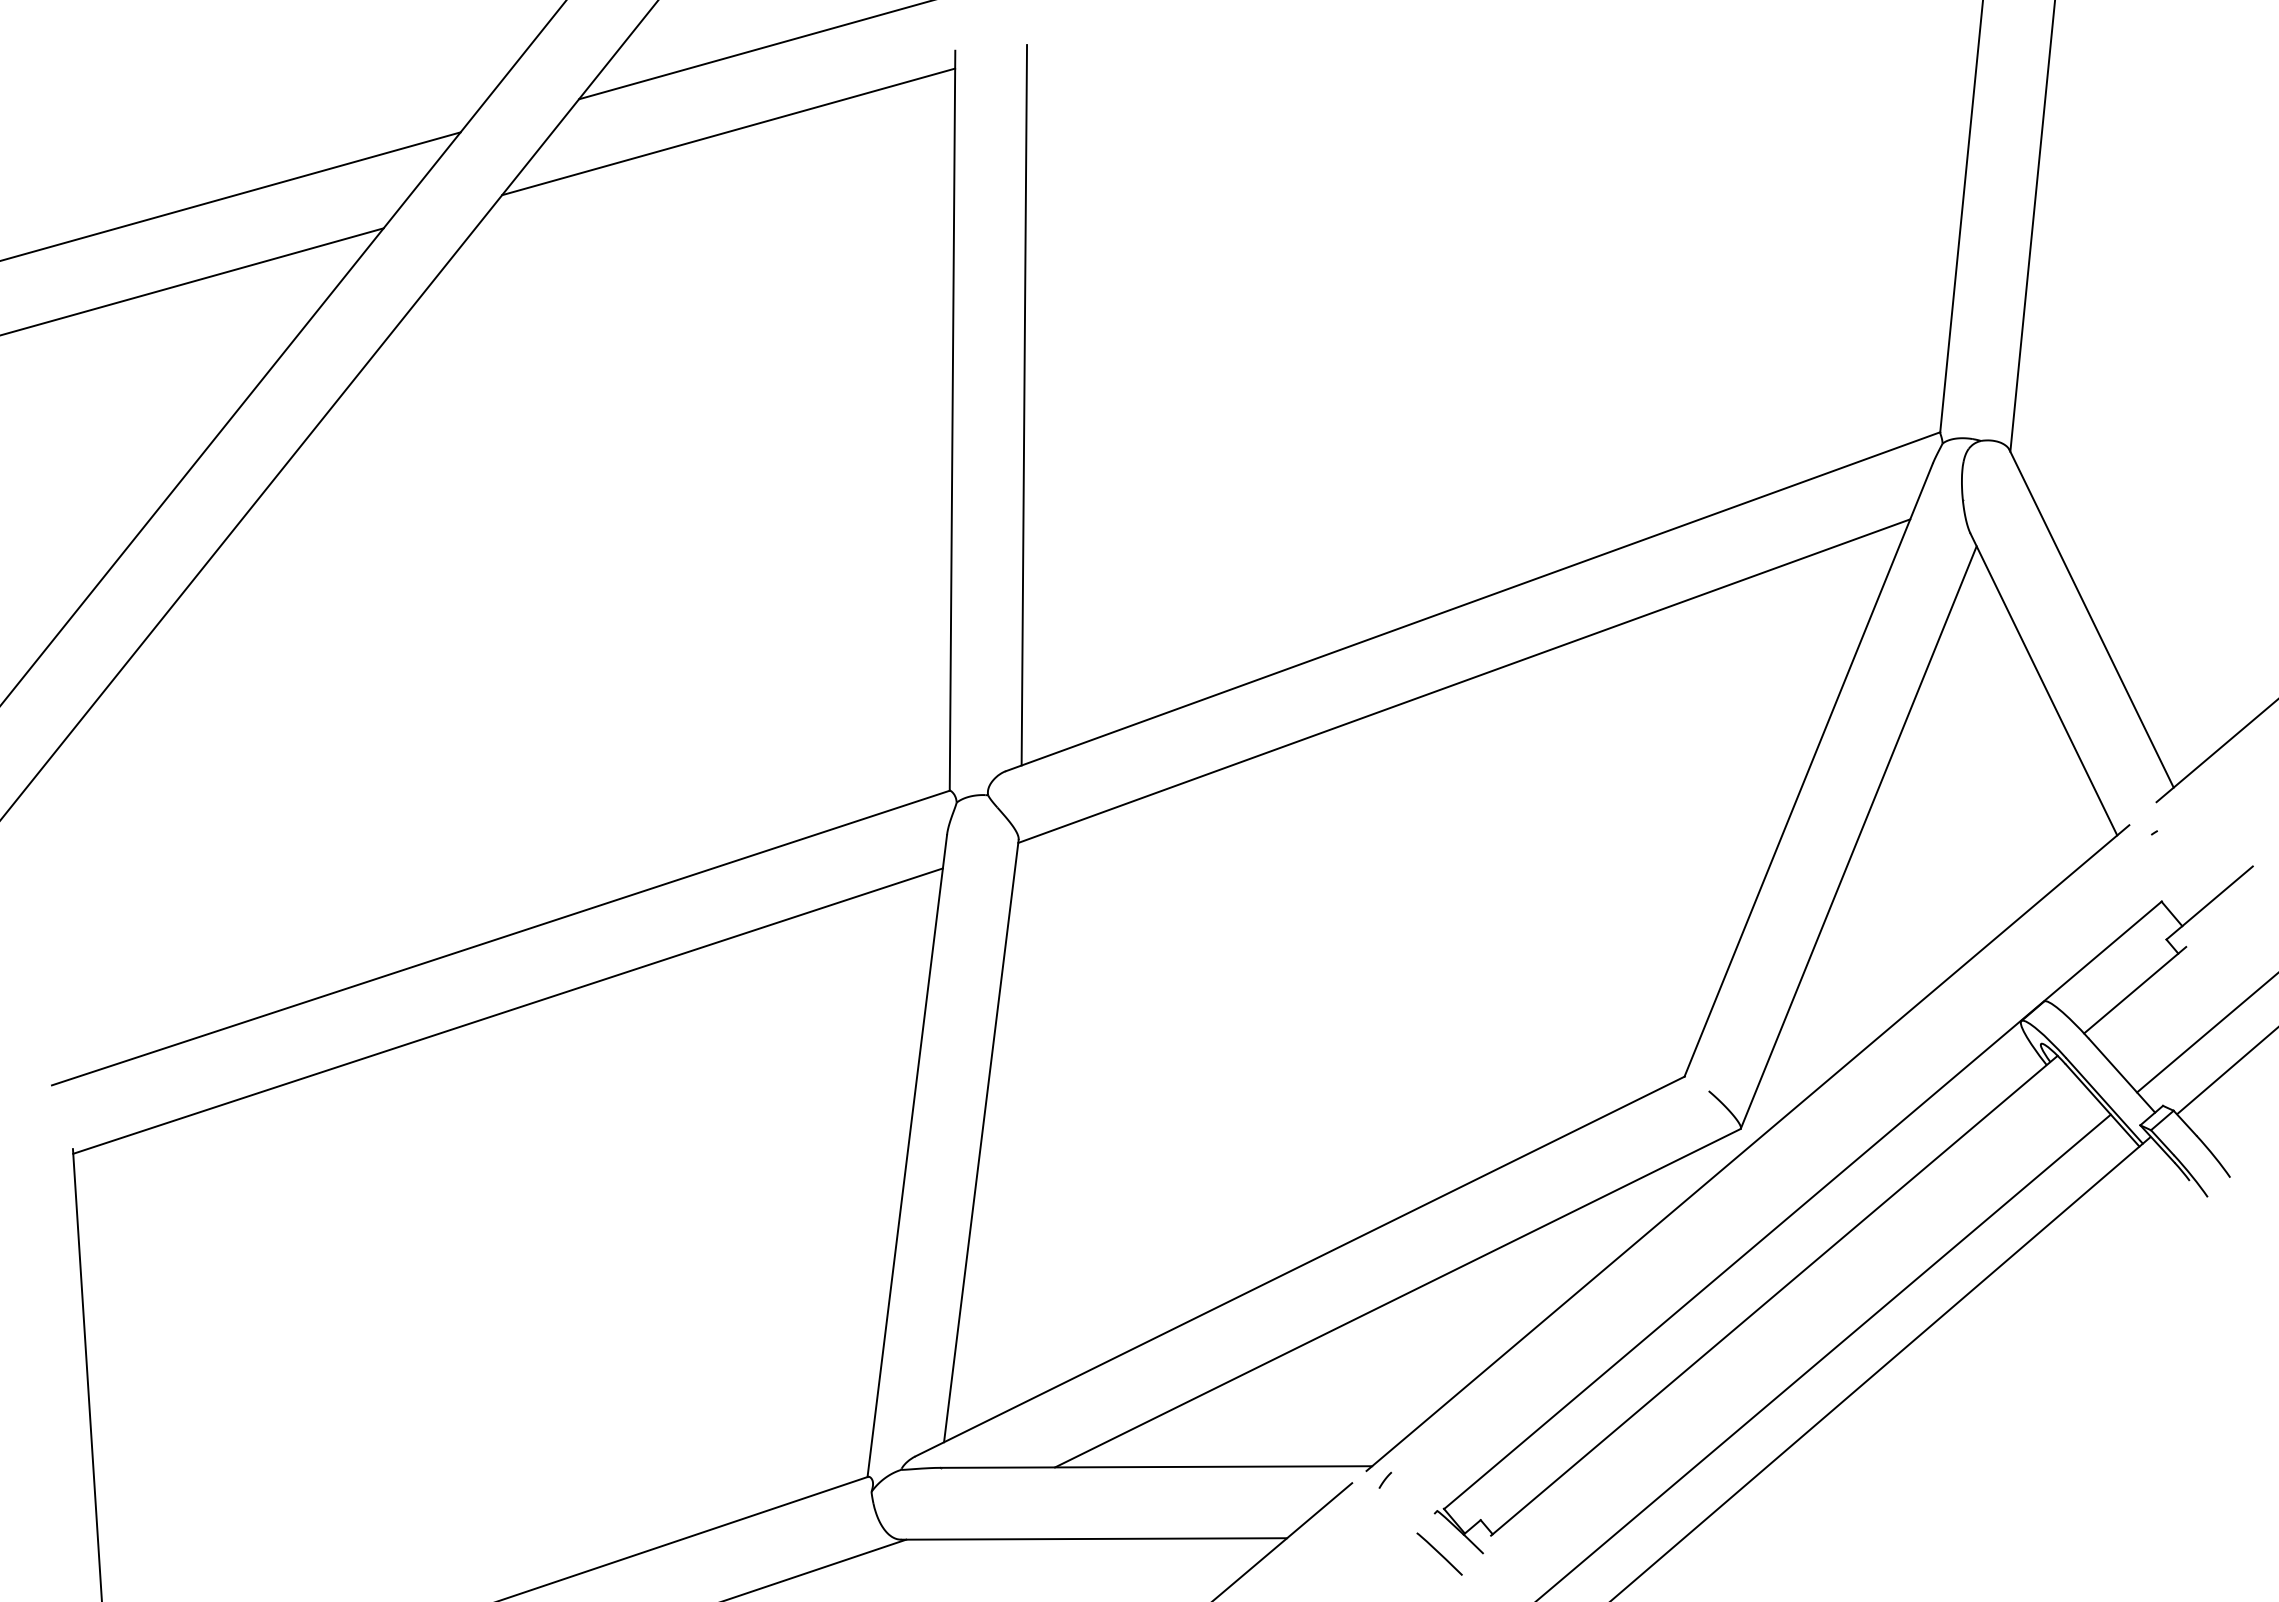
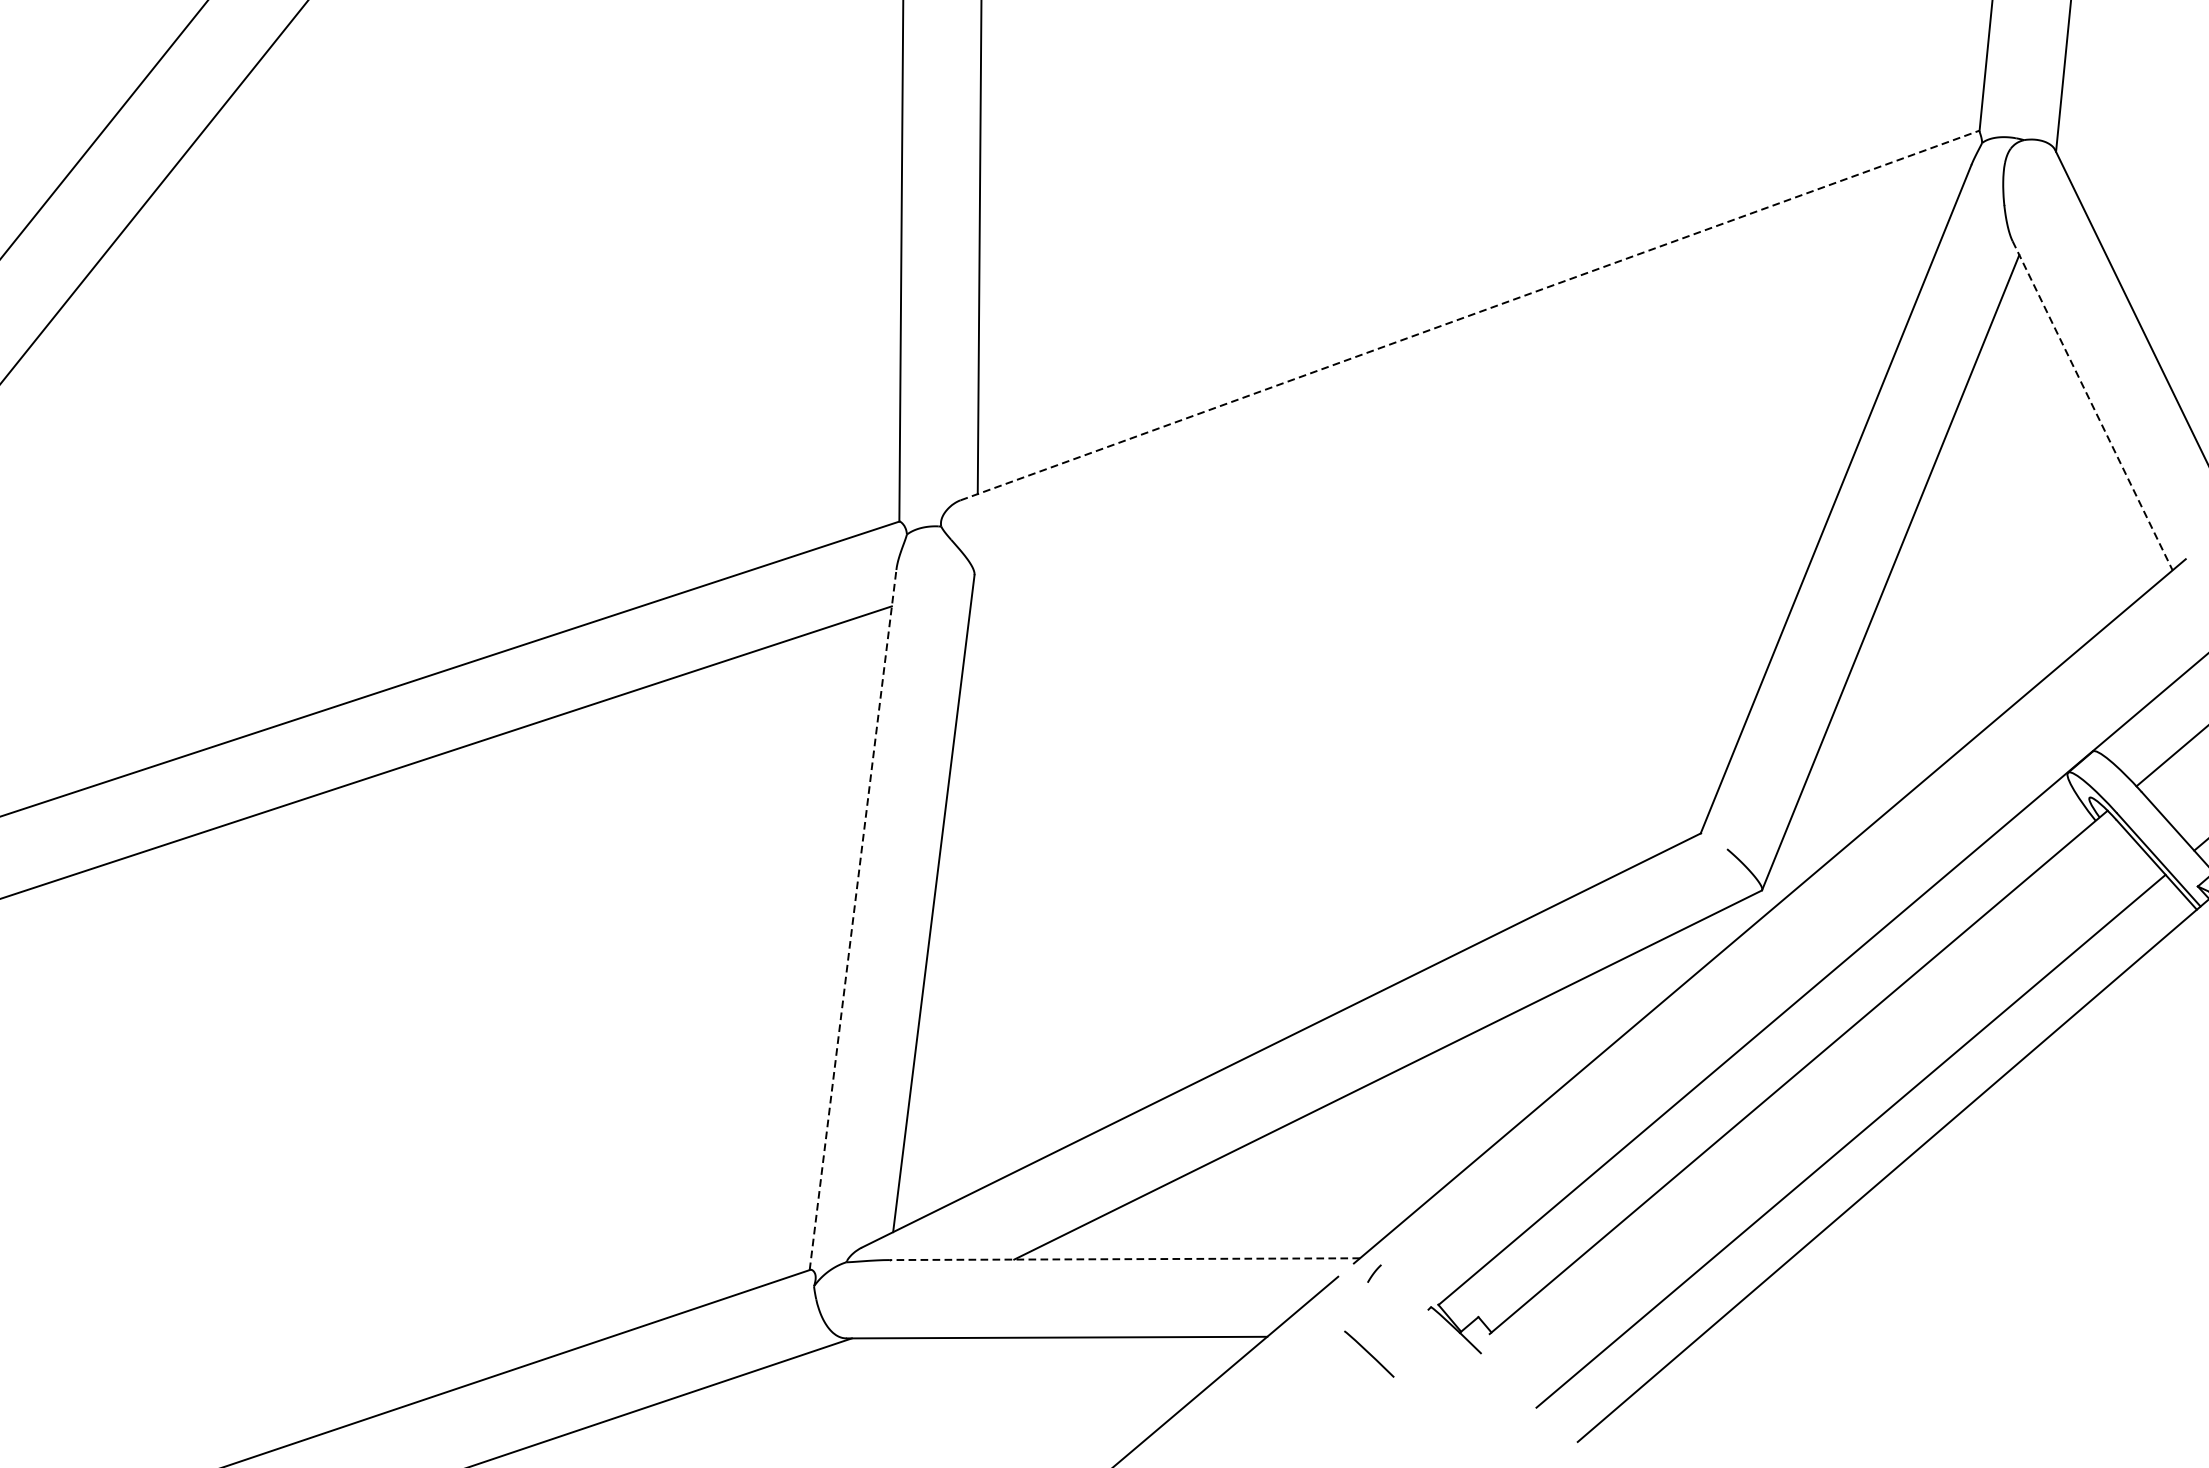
line: (1473, 601) -> (1470, 315), solid -> dashed
line: (1464, 680) -> (1460, 401), removed
line: (2043, 684) -> (2092, 405), solid -> dashed
line: (907, 1155) -> (853, 919), solid -> dashed
line: (1156, 1467) -> (1124, 1259), solid -> dashed
line: (1439, 1553) -> (1369, 1353), moved

